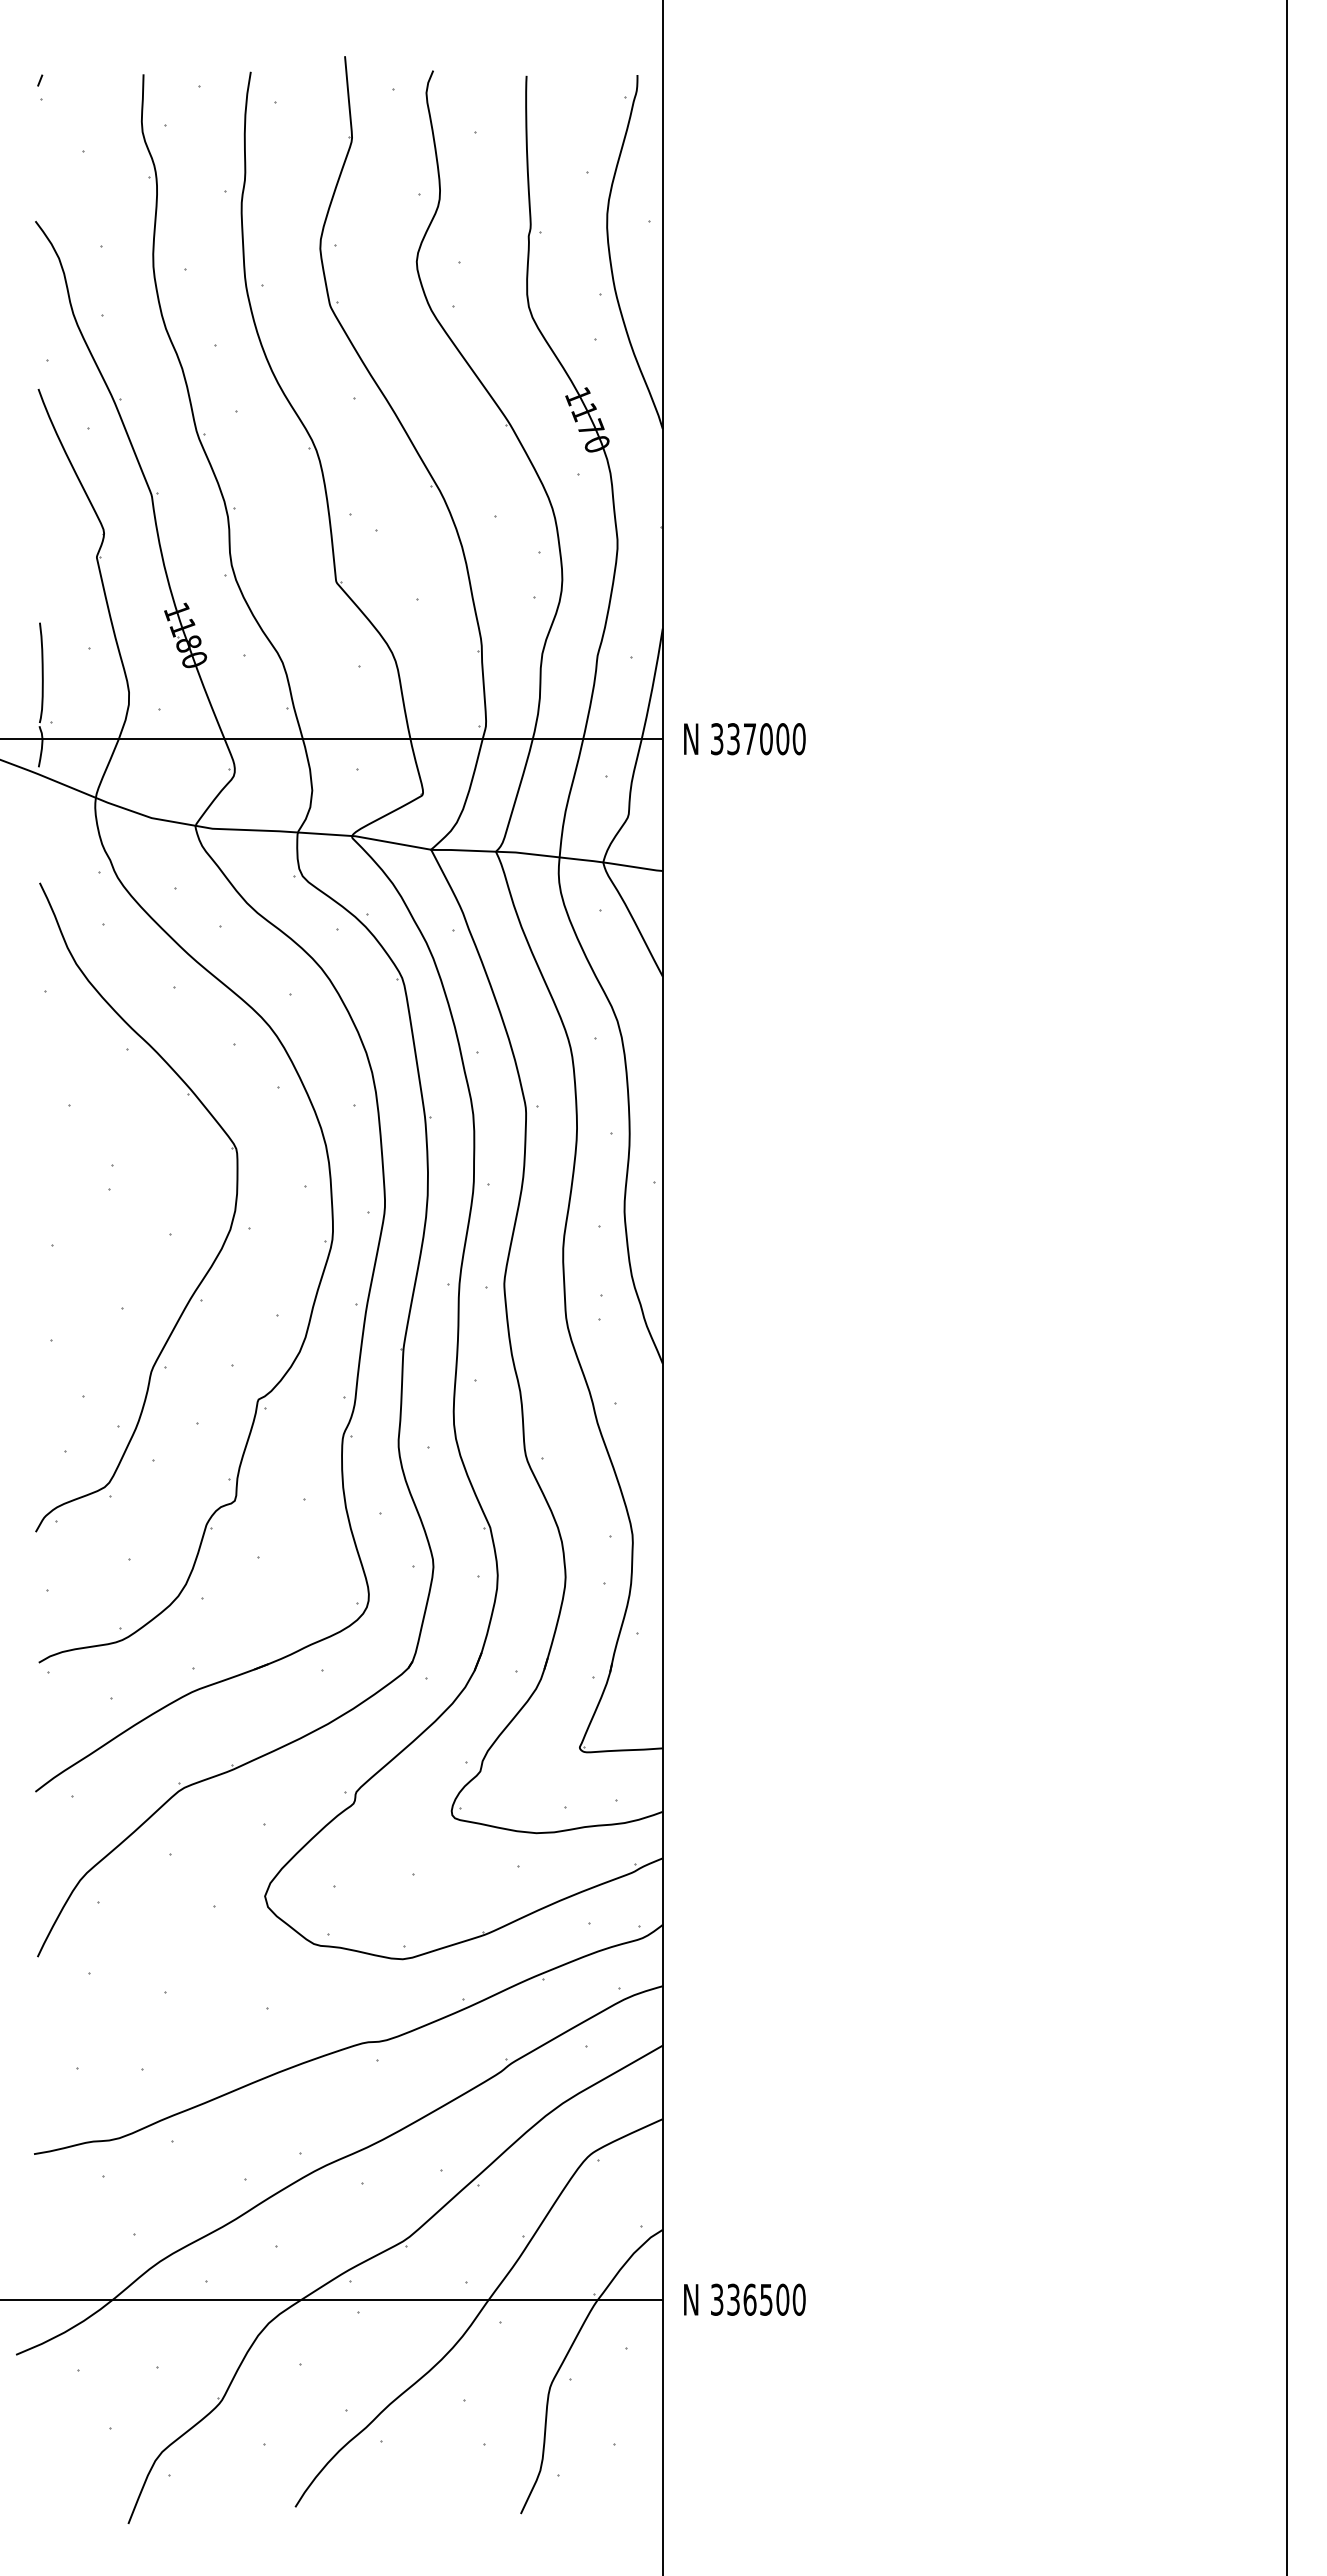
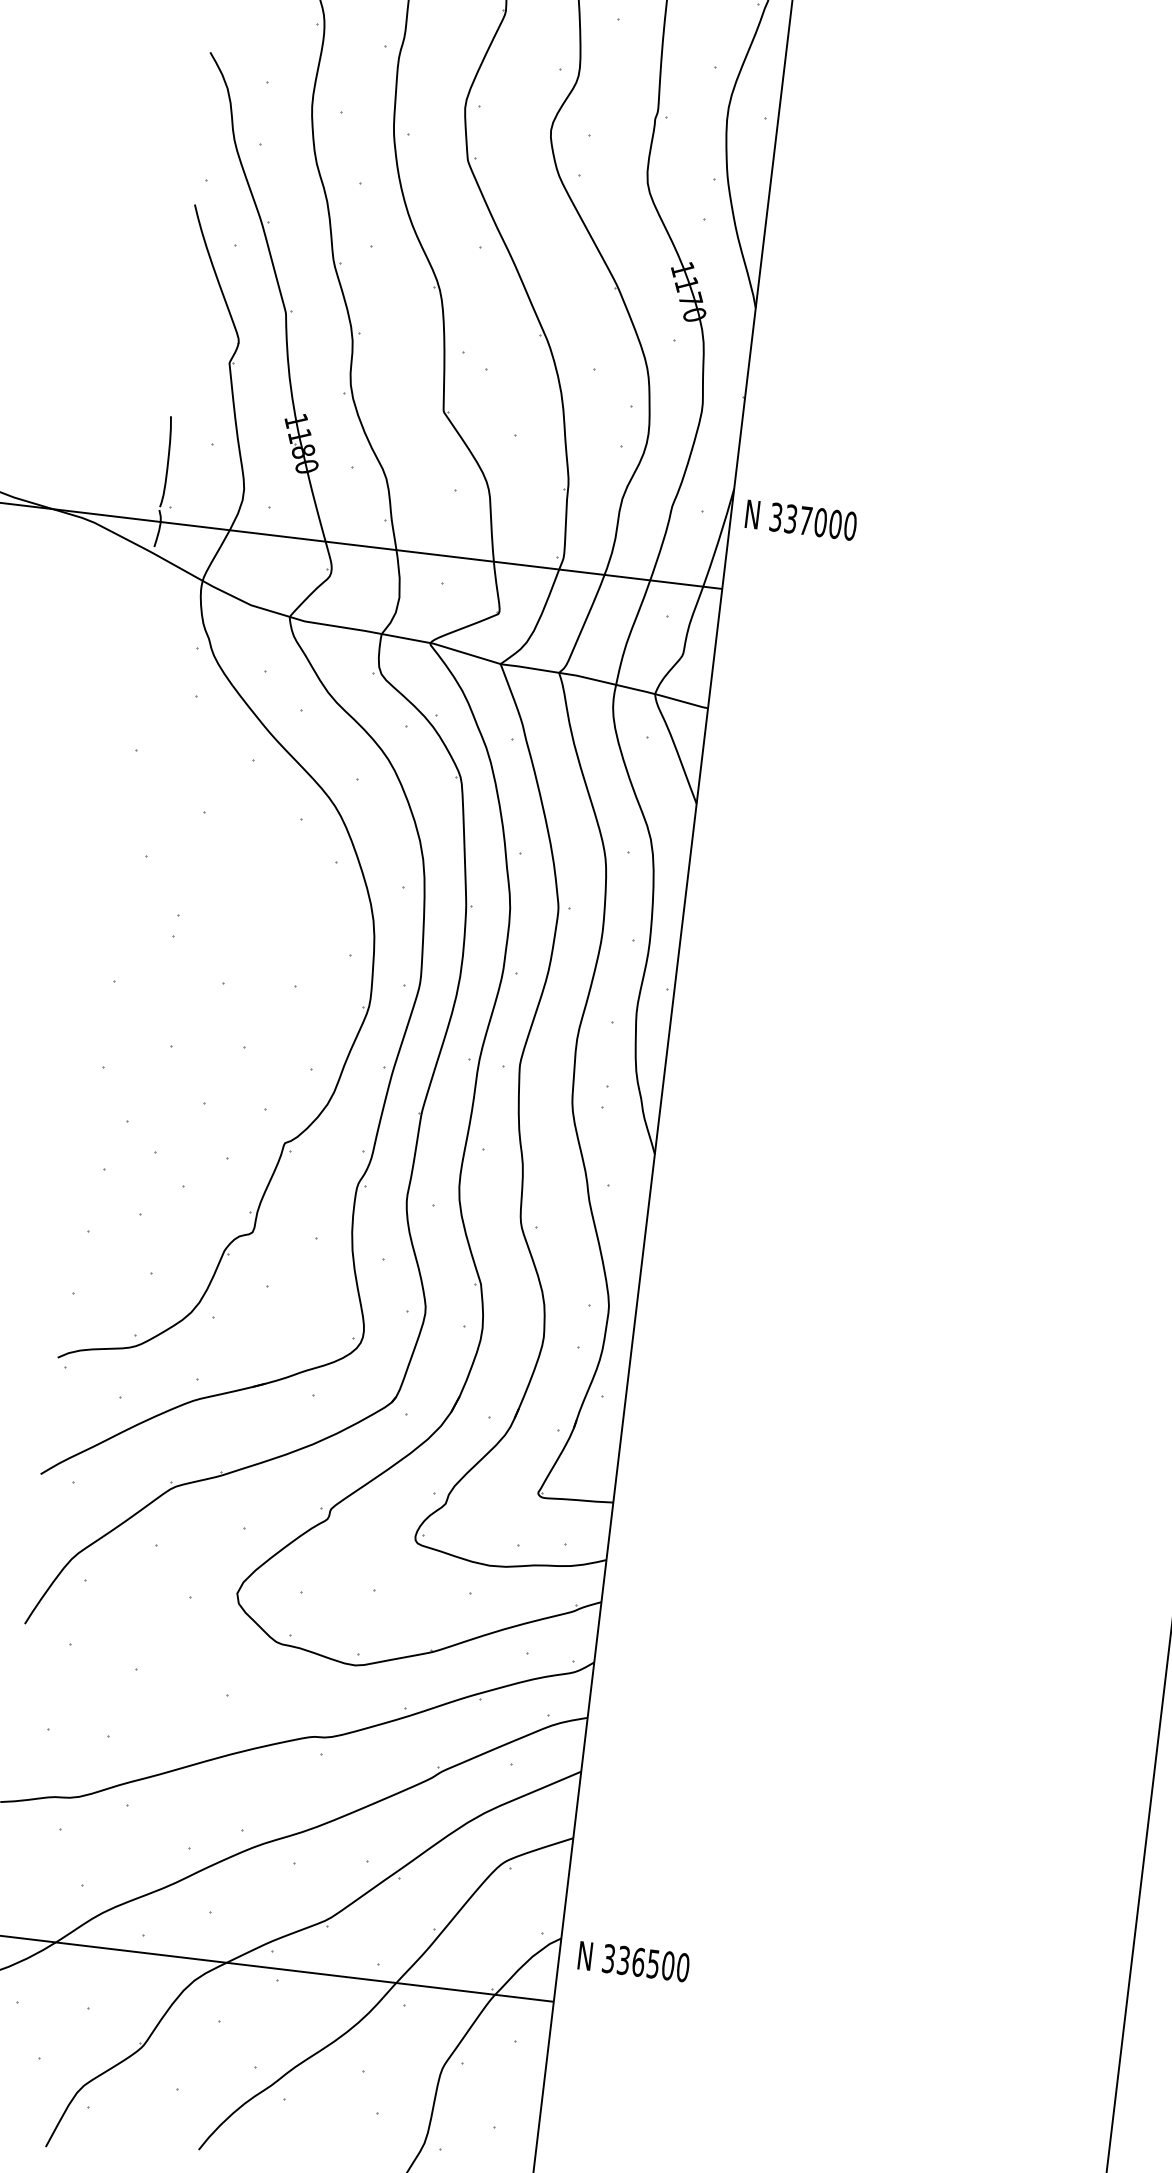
text: (744, 739) -> (800, 520), moved
part: (216, 1255) -> (262, 1008), removed
text: (744, 2299) -> (633, 1961), moved

